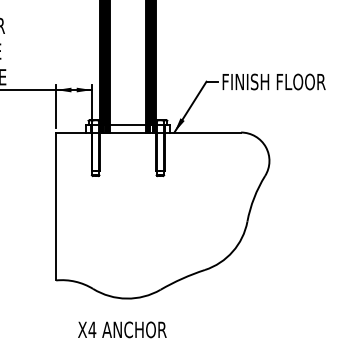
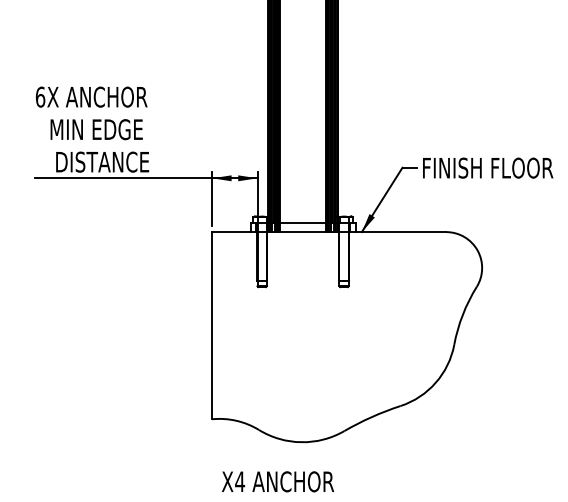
text: (122, 329) -> (278, 481), moved

